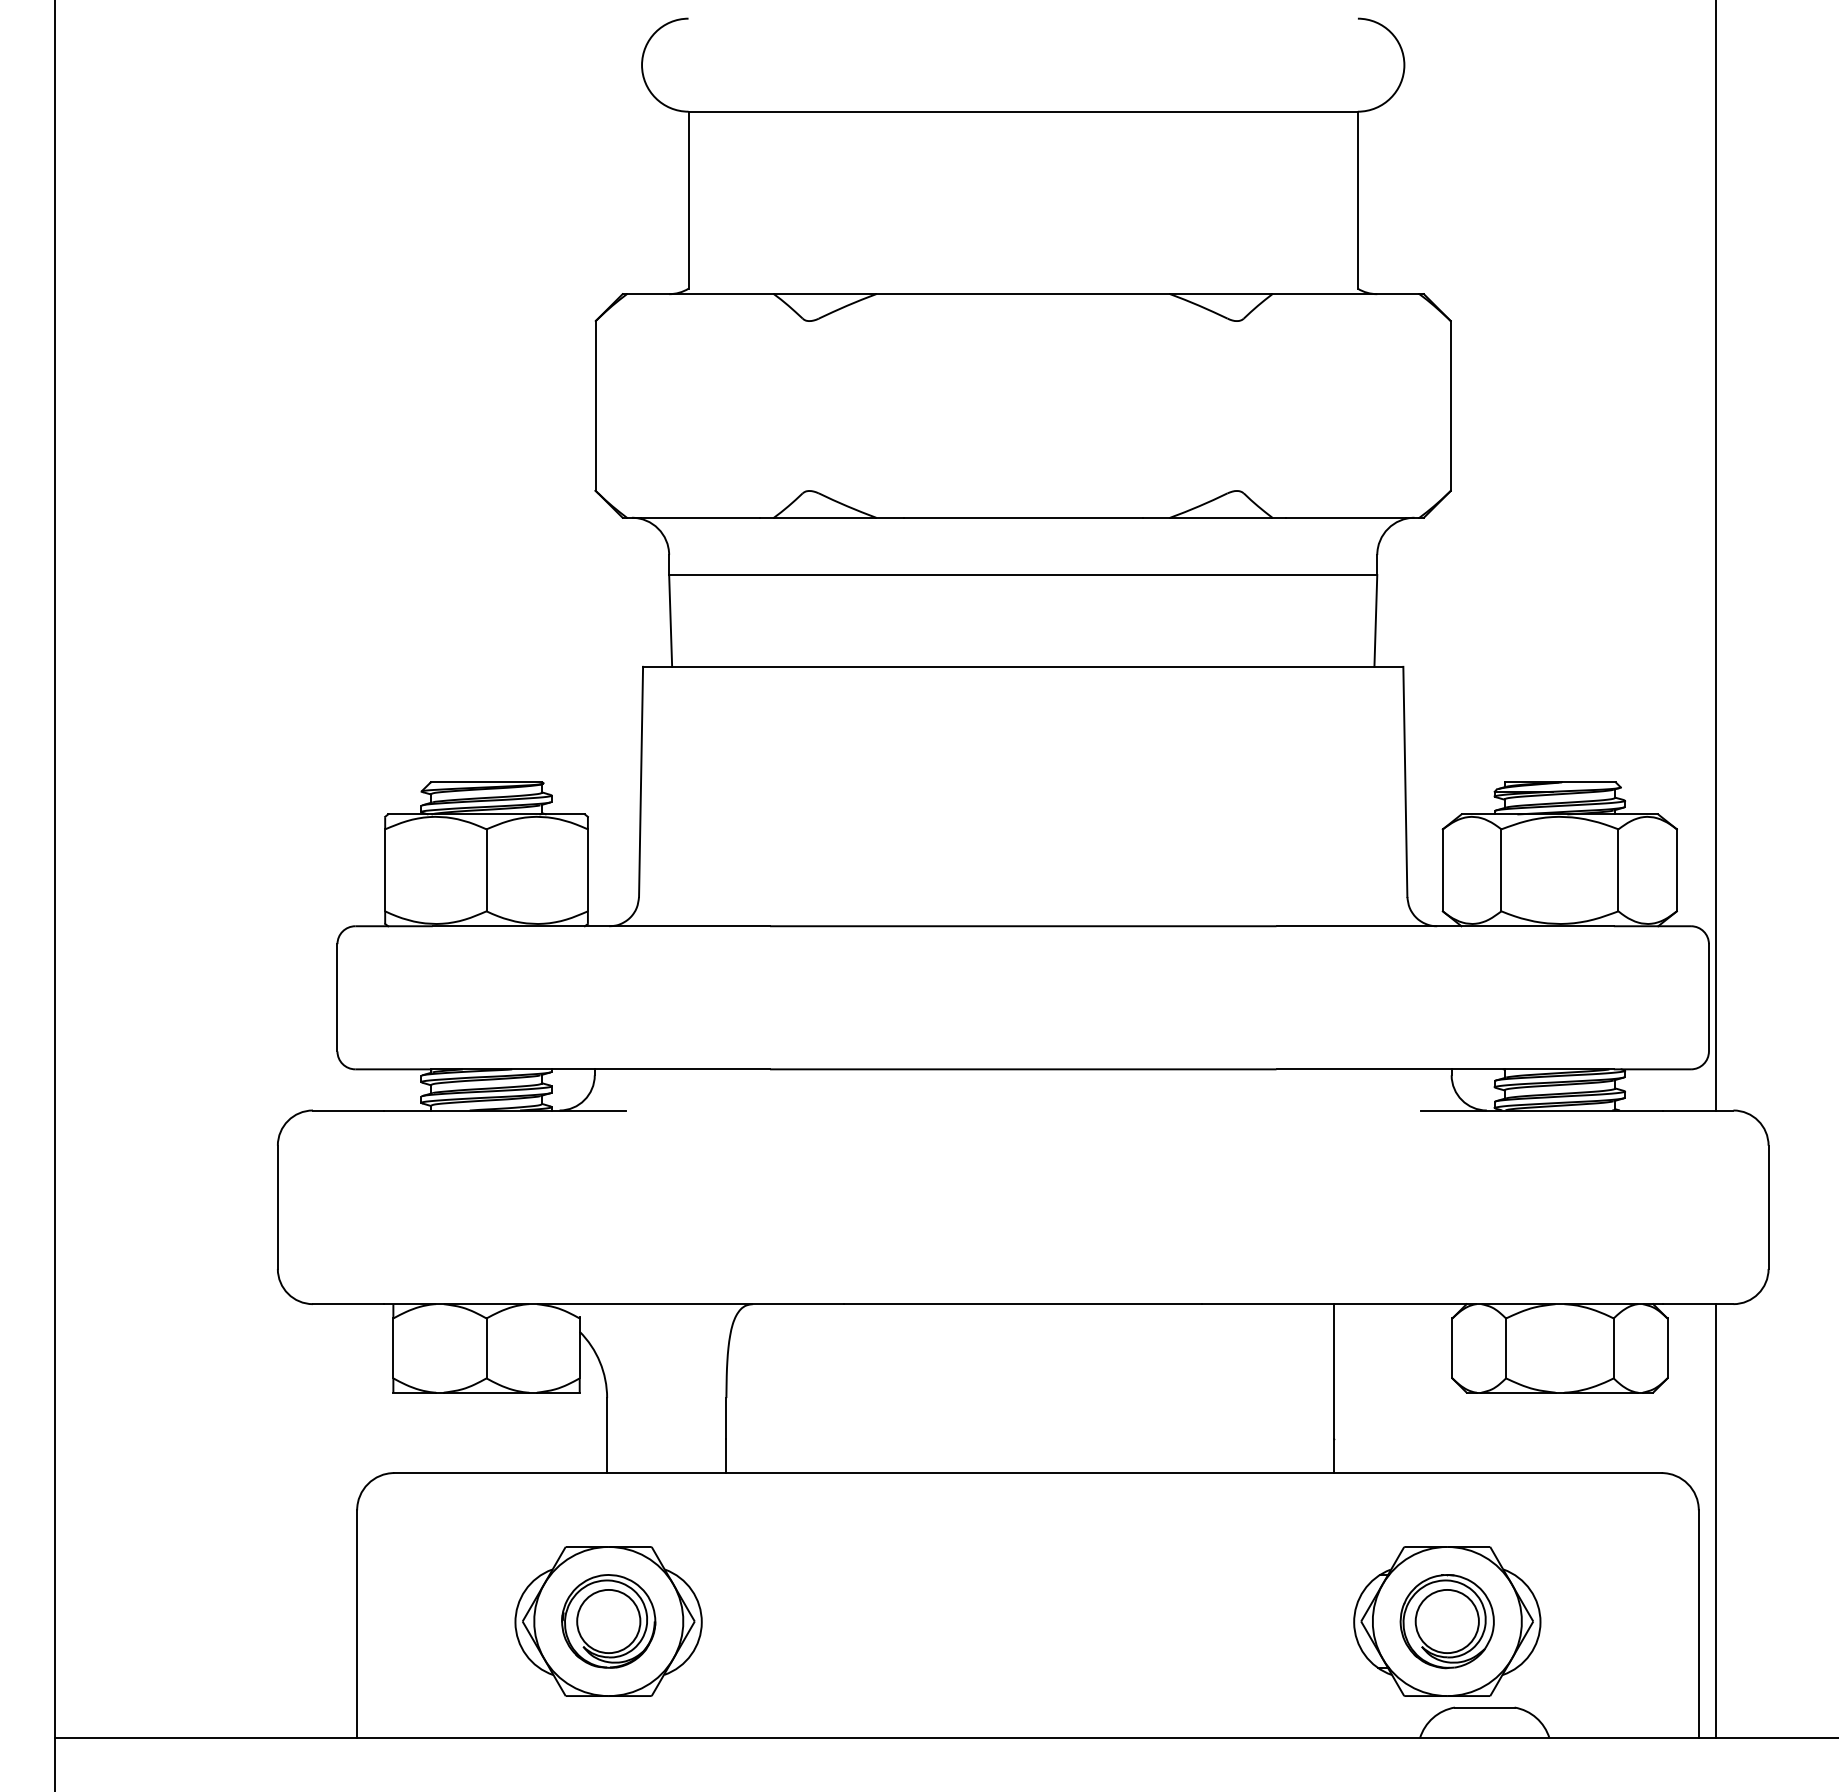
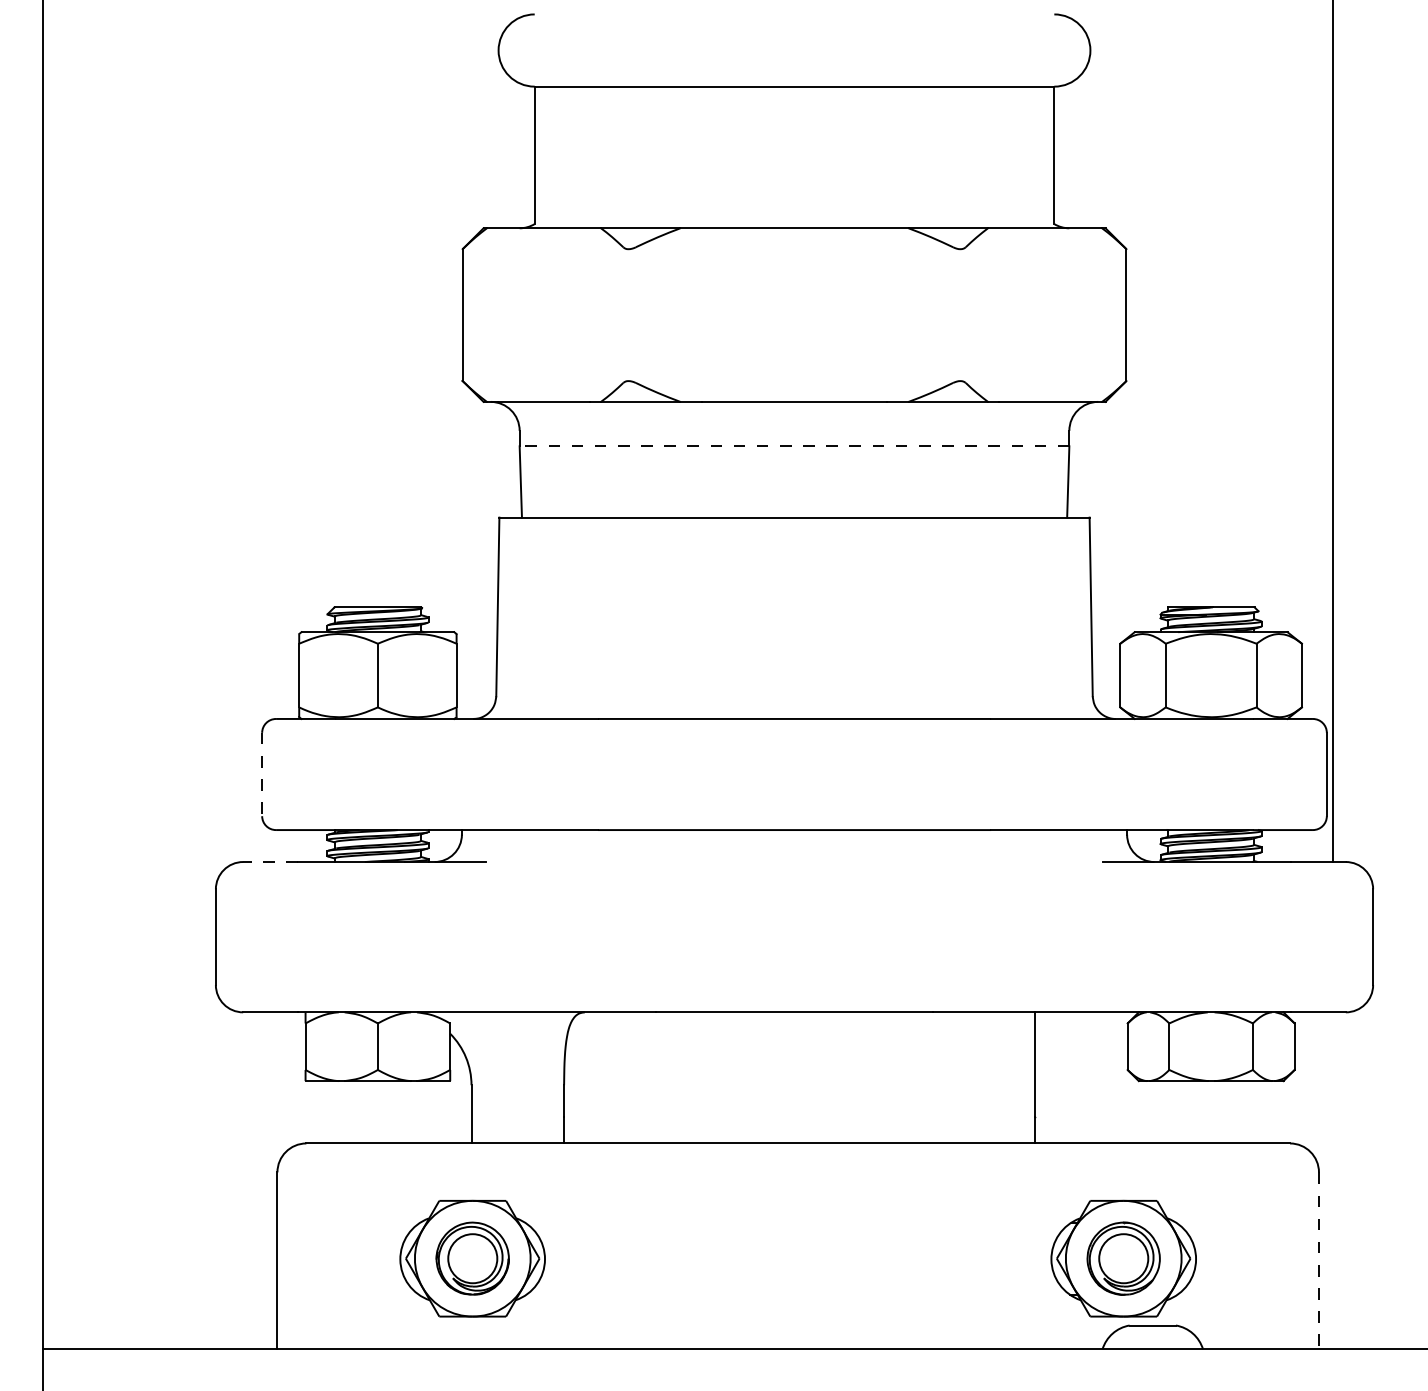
line: (1022, 575) -> (793, 446), solid -> dashed
line: (337, 997) -> (262, 774), solid -> dashed
line: (347, 1110) -> (269, 862), solid -> dashed
line: (1716, 1521) -> (1332, 1181), removed
line: (1698, 1624) -> (1318, 1261), solid -> dashed

